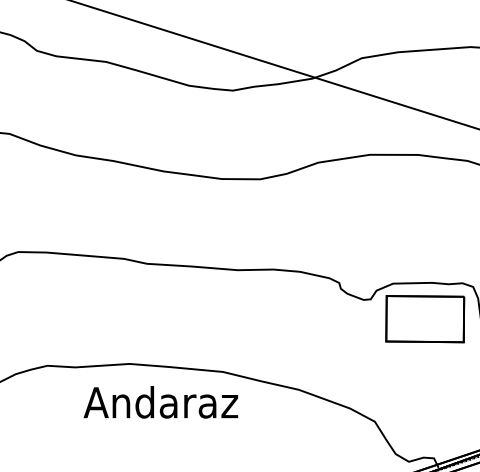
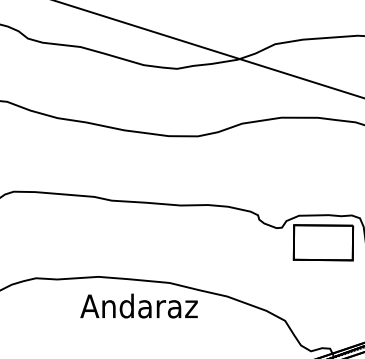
text: (160, 402) -> (138, 306), moved

